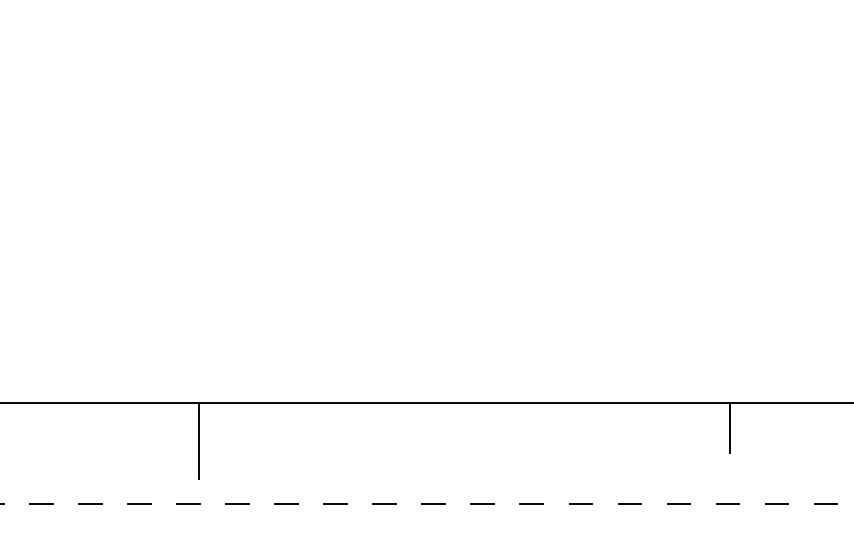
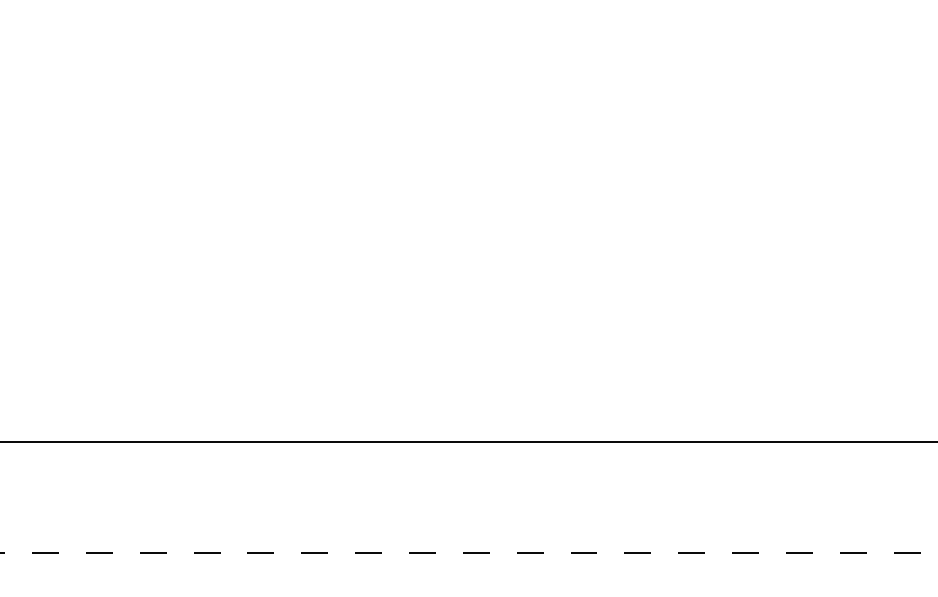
line: (730, 427) -> (802, 469), removed
line: (198, 440) -> (218, 483), removed

